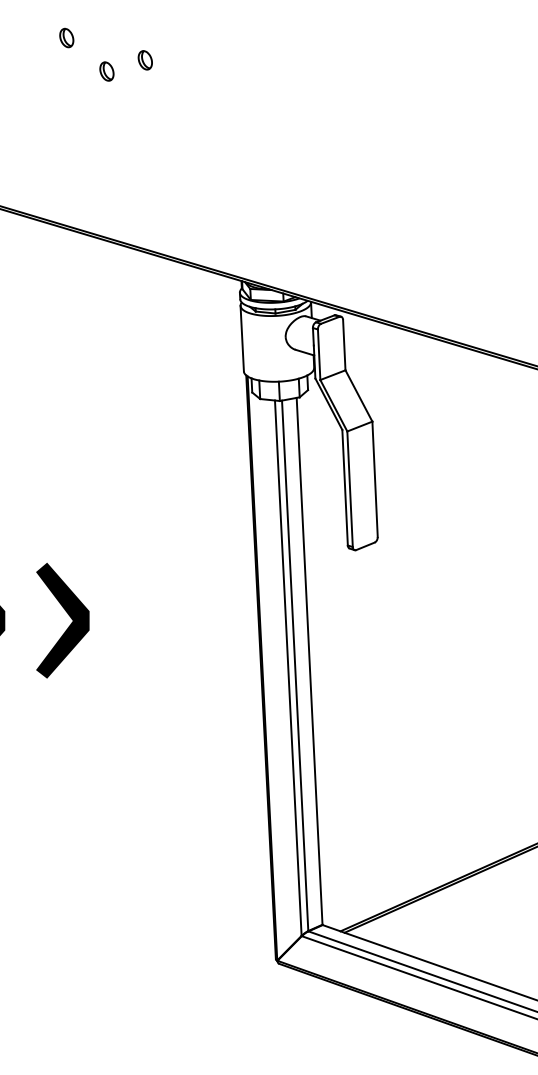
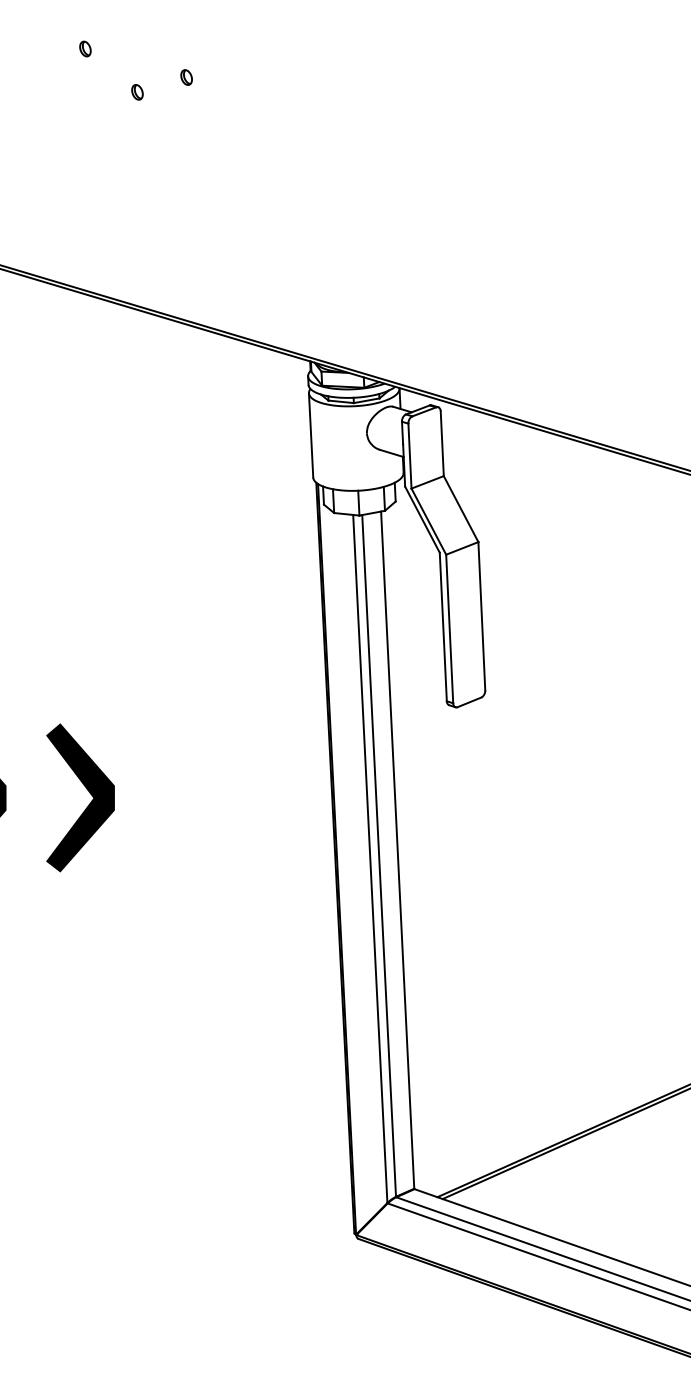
part: (66, 37) -> (85, 48), size x0.62
part: (145, 59) -> (186, 76), size x0.62
part: (107, 71) -> (137, 92), size x0.62

